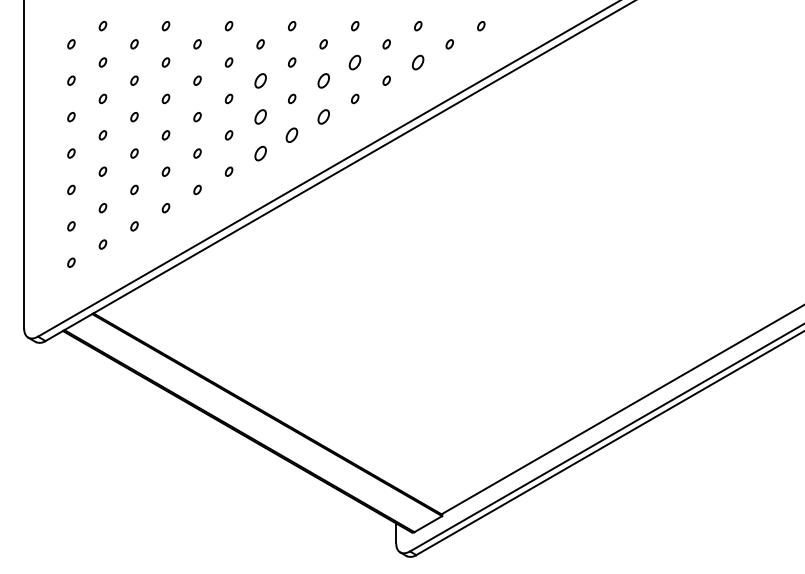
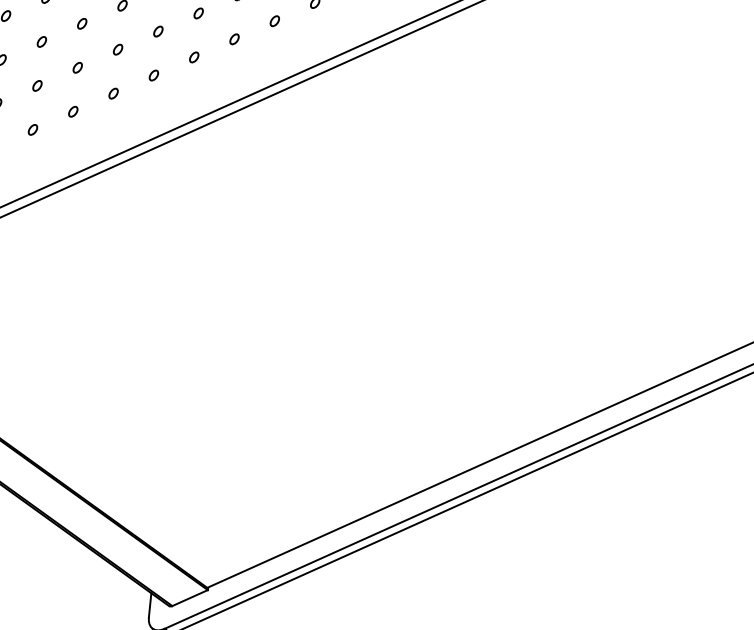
part: (355, 62) -> (158, 31), size x0.62
part: (418, 62) -> (234, 39), size x0.62
part: (260, 80) -> (41, 41), size x0.62
part: (323, 80) -> (117, 49), size x0.62
part: (260, 117) -> (37, 86), size x0.62
part: (323, 117) -> (113, 94), size x0.62
part: (292, 135) -> (73, 112), size x0.62
part: (260, 153) -> (32, 129), size x0.62

